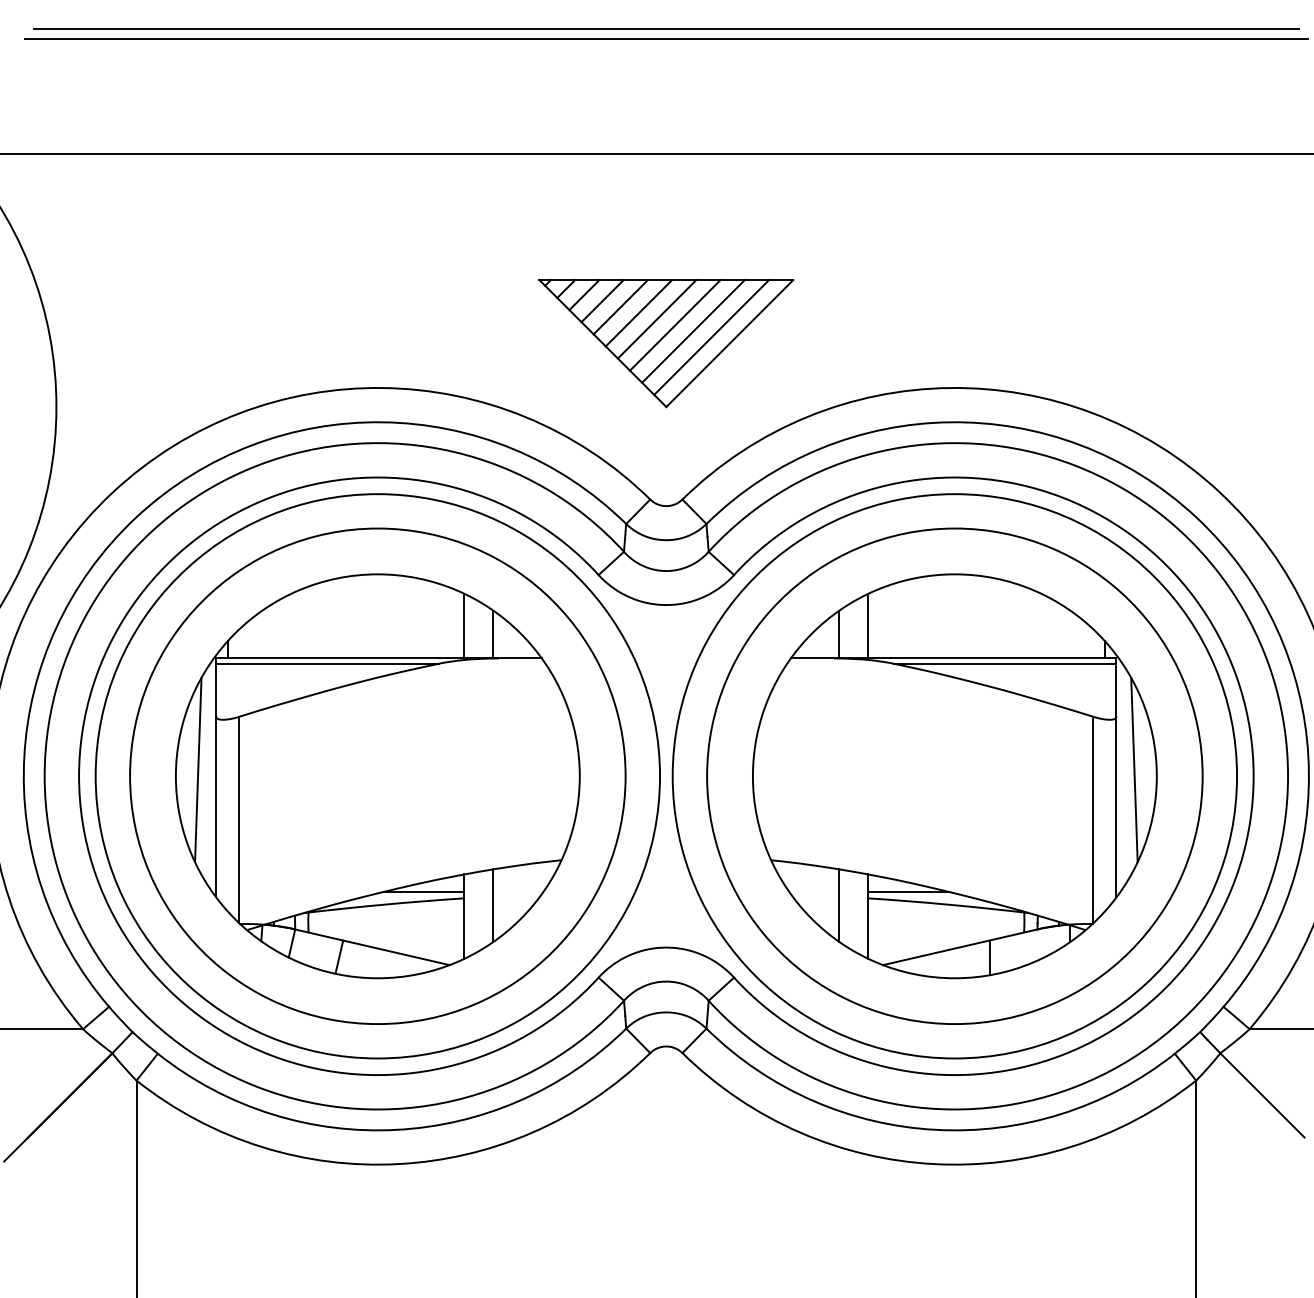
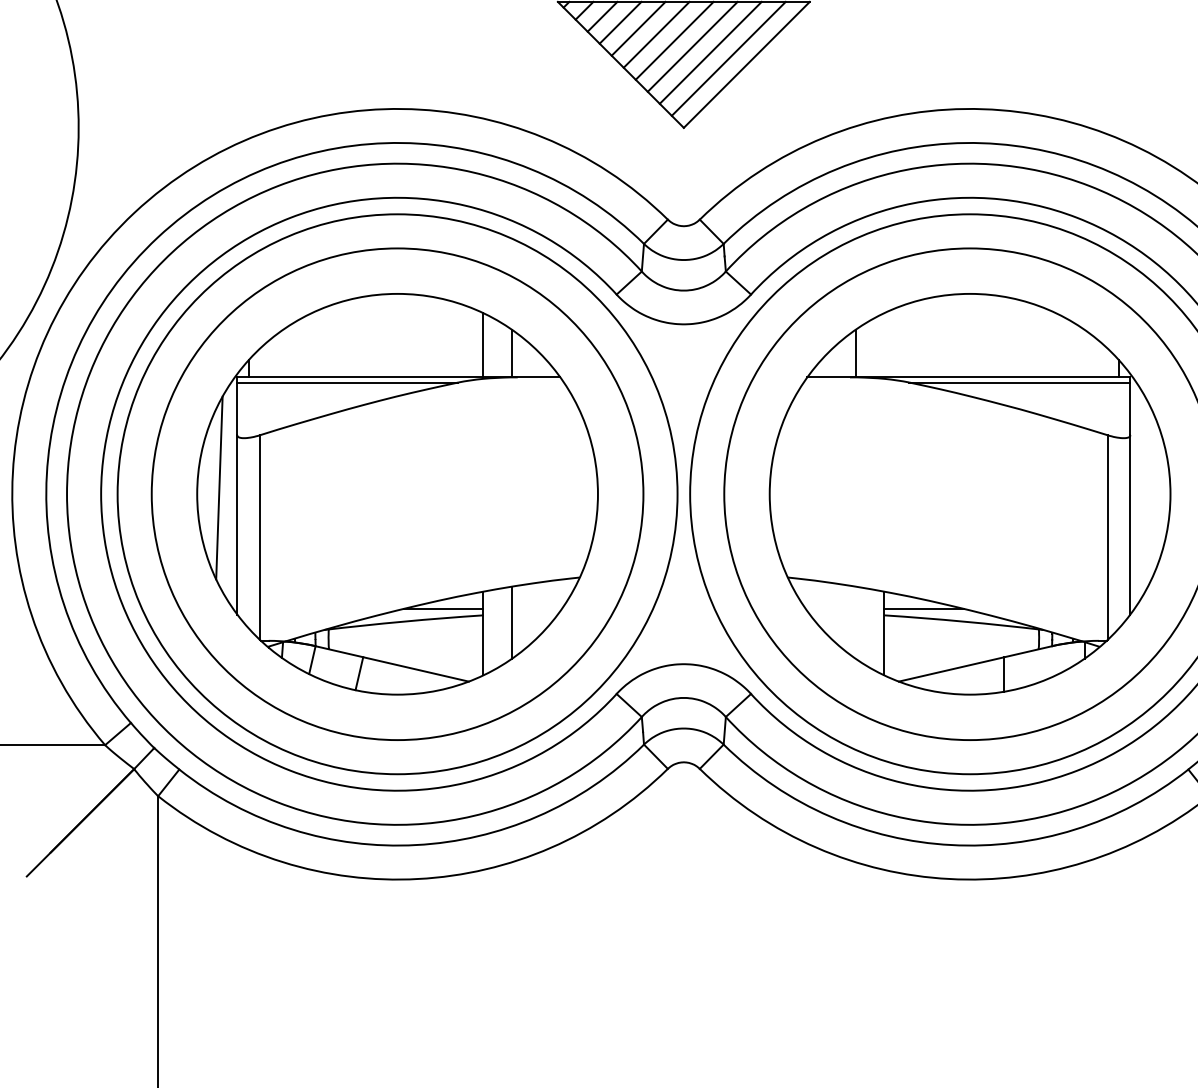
line: (868, 625) -> (884, 344), removed
line: (1134, 769) -> (1148, 487), removed
line: (839, 905) -> (855, 622), removed

